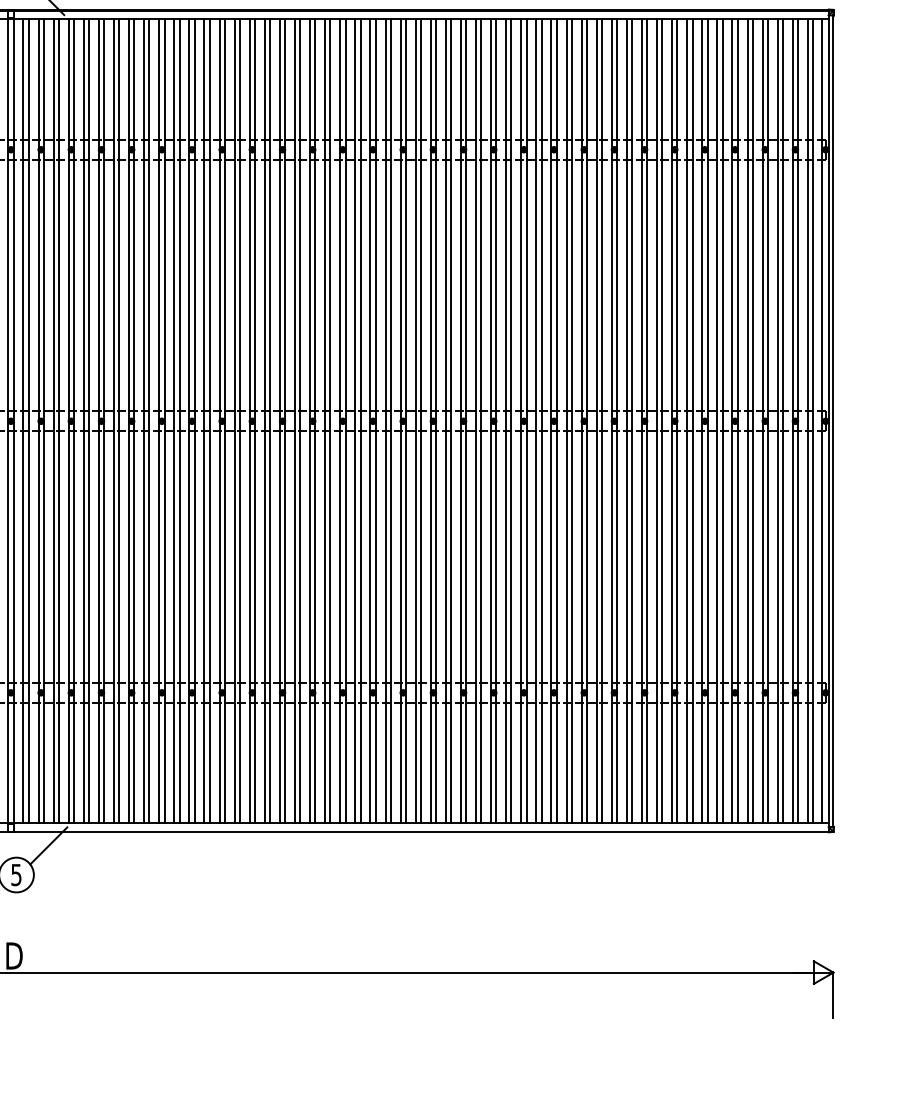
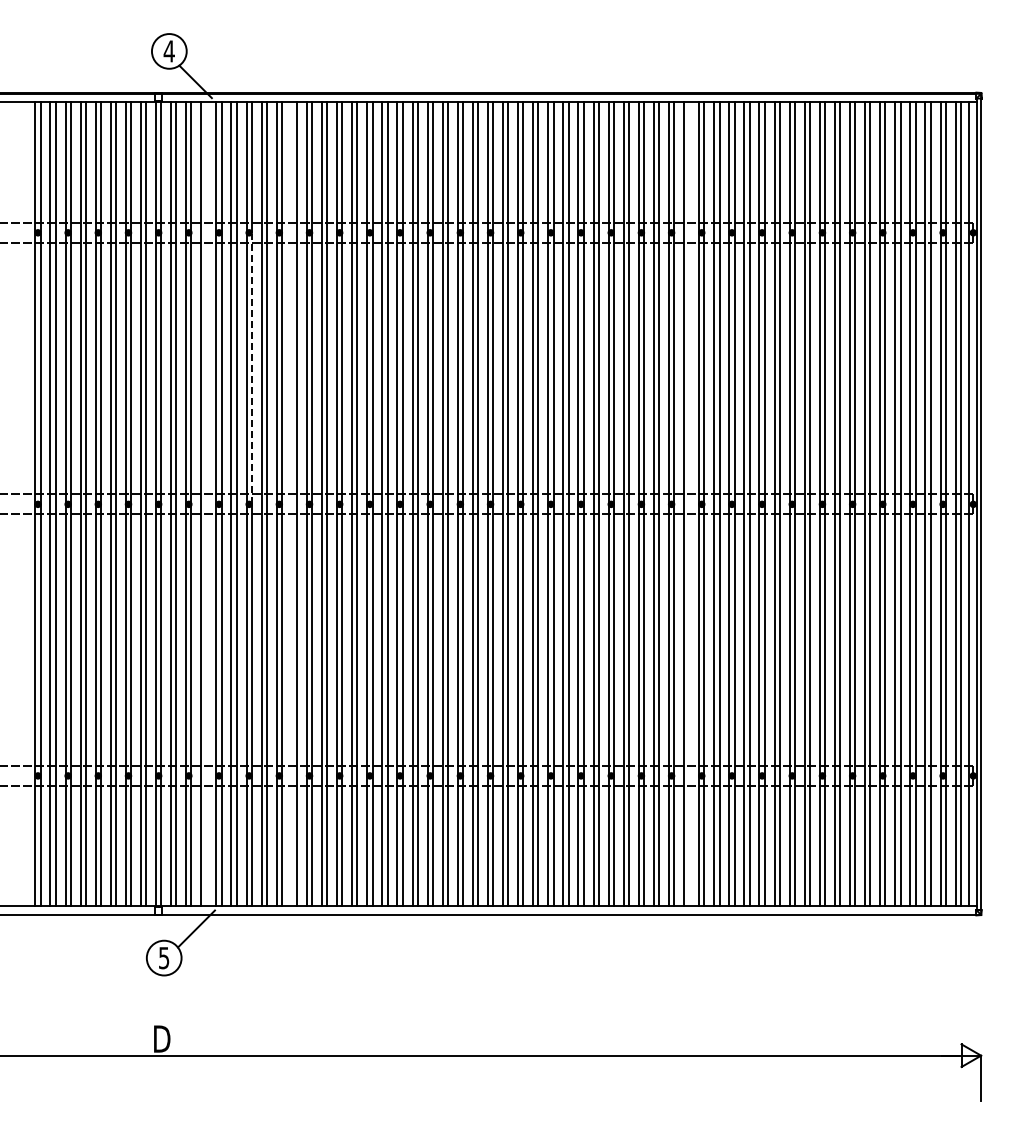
line: (103, 285) -> (251, 368), solid -> dashed
line: (58, 421) -> (206, 504), removed
line: (143, 421) -> (291, 504), removed
line: (541, 421) -> (689, 504), removed

